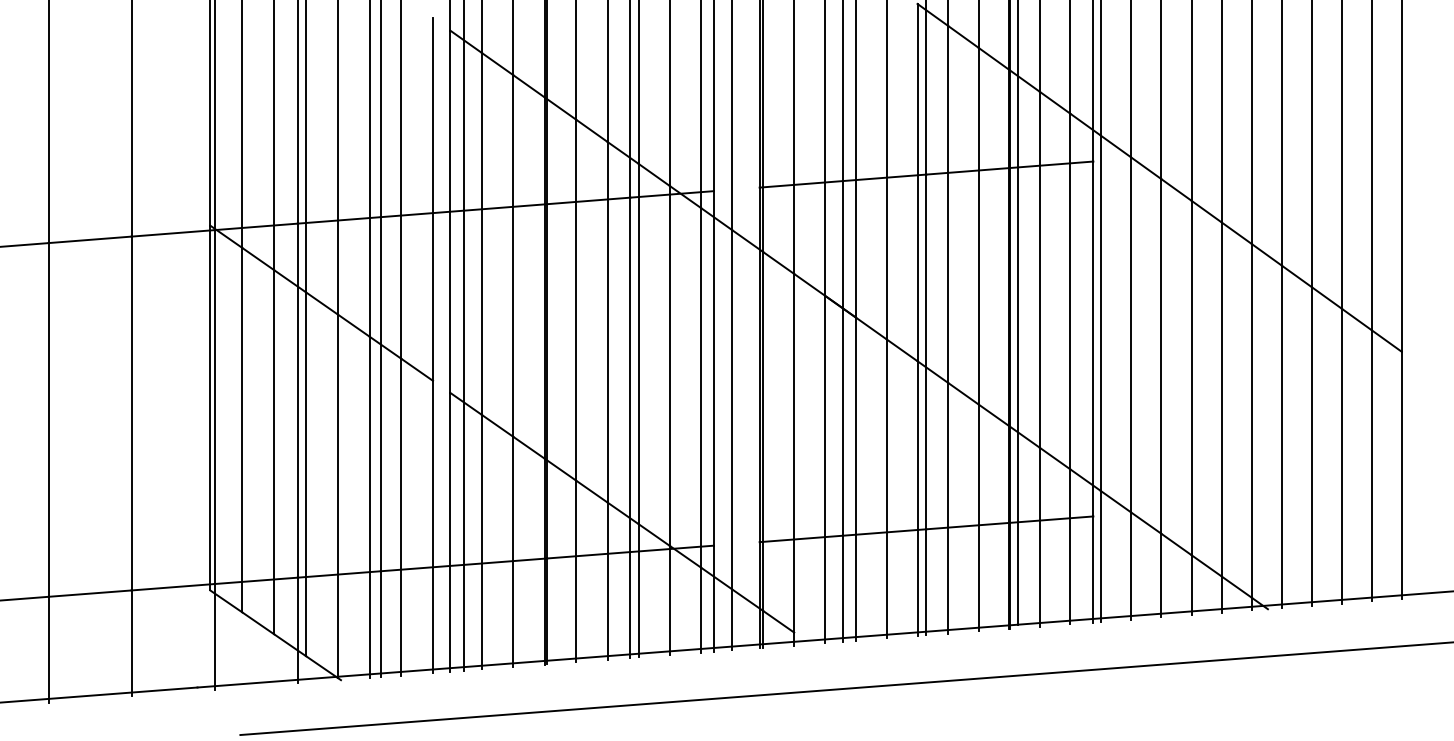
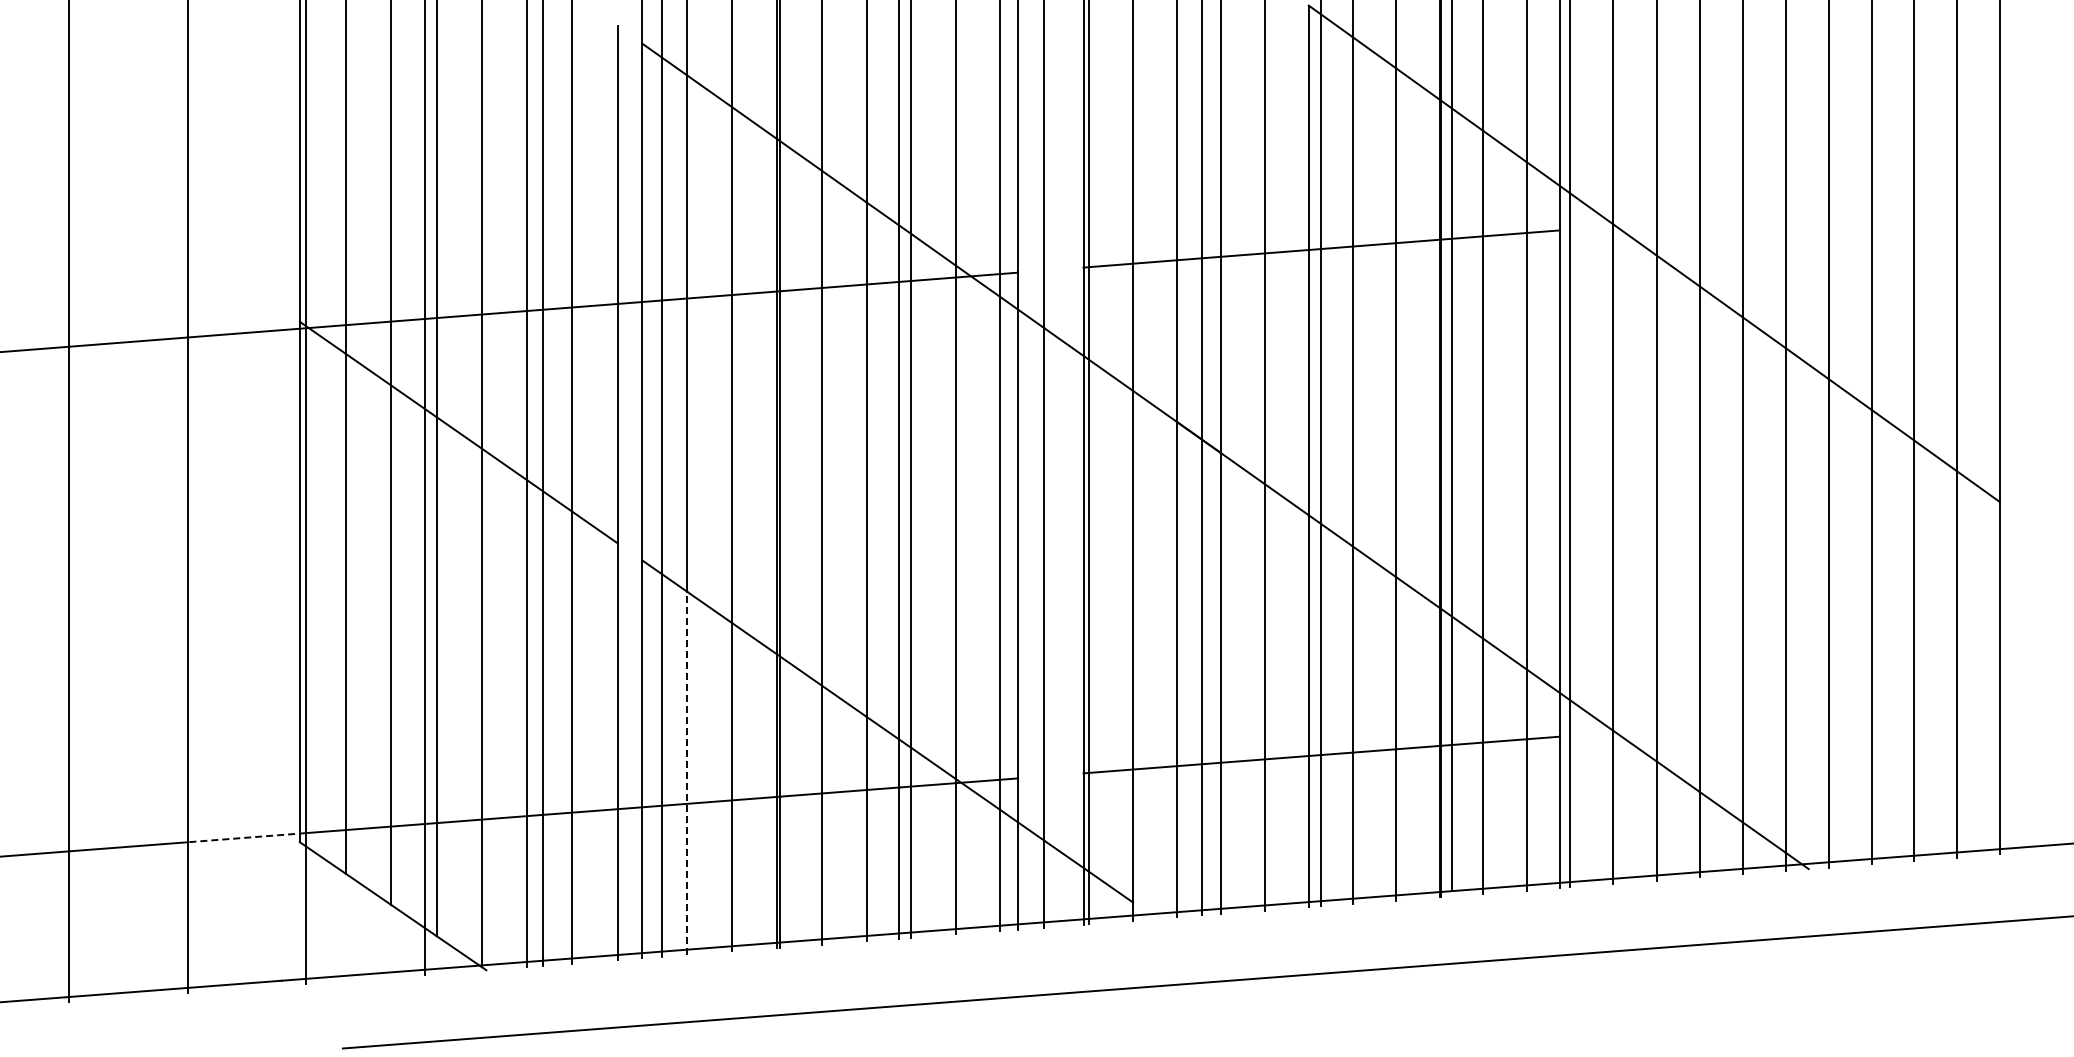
line: (482, 541) -> (687, 772), solid -> dashed
line: (172, 587) -> (246, 837), solid -> dashed

